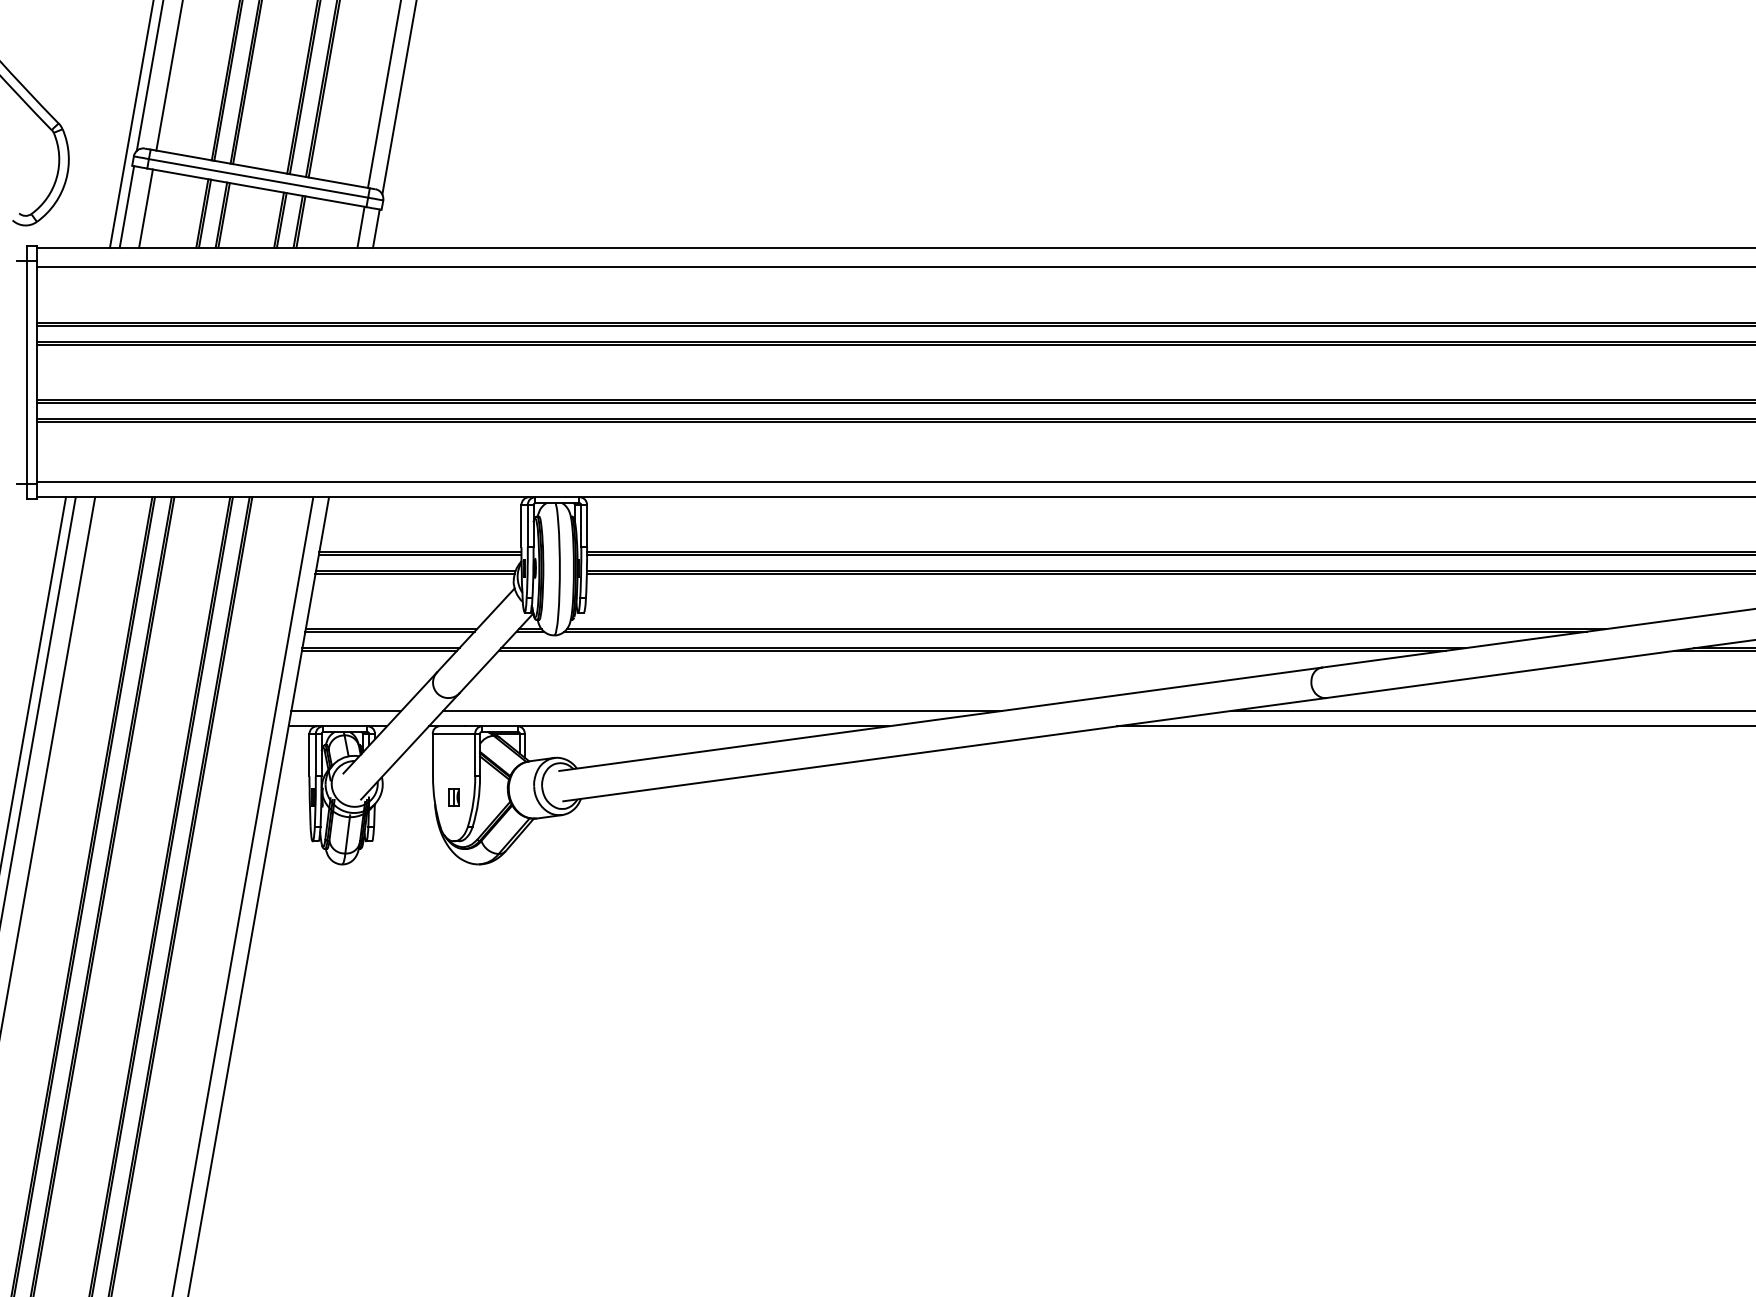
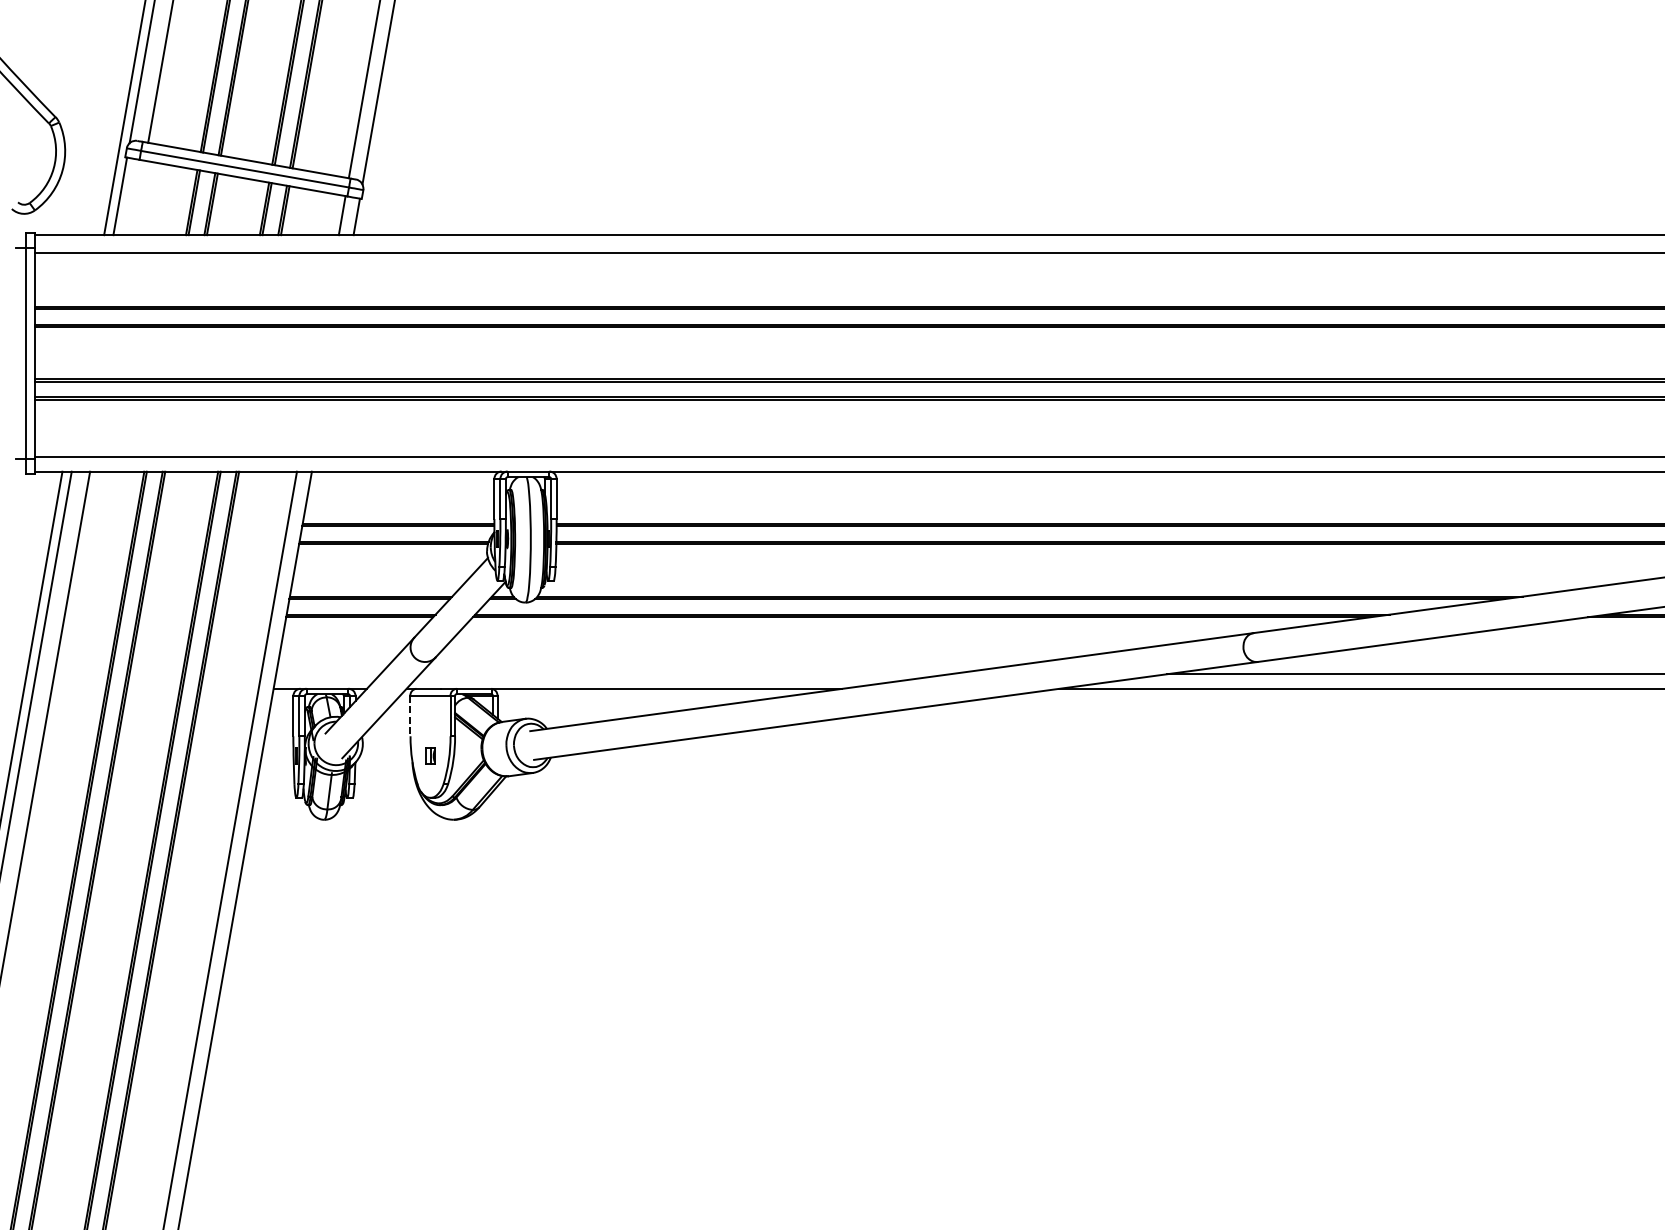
line: (145, 208) -> (137, 197), removed
line: (346, 710) -> (328, 673), removed
line: (722, 710) -> (685, 673), removed
line: (432, 755) -> (410, 716), solid -> dashed

